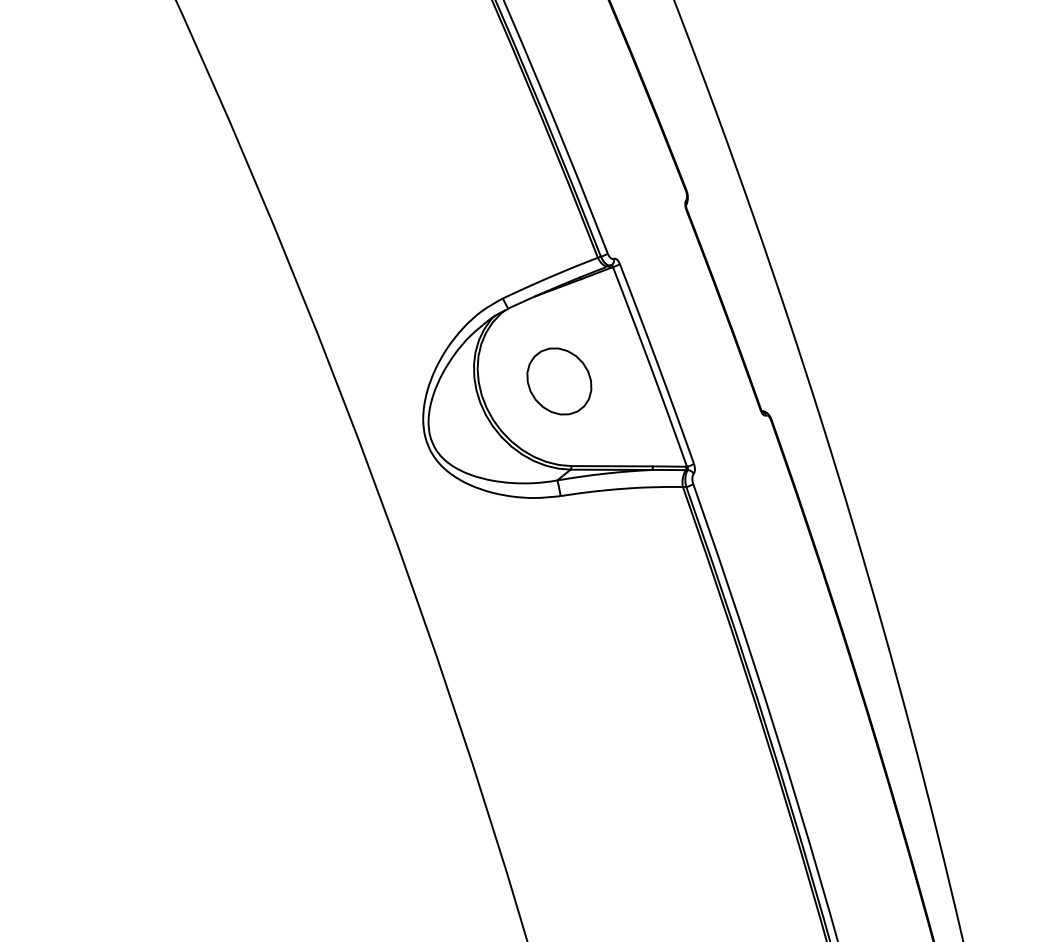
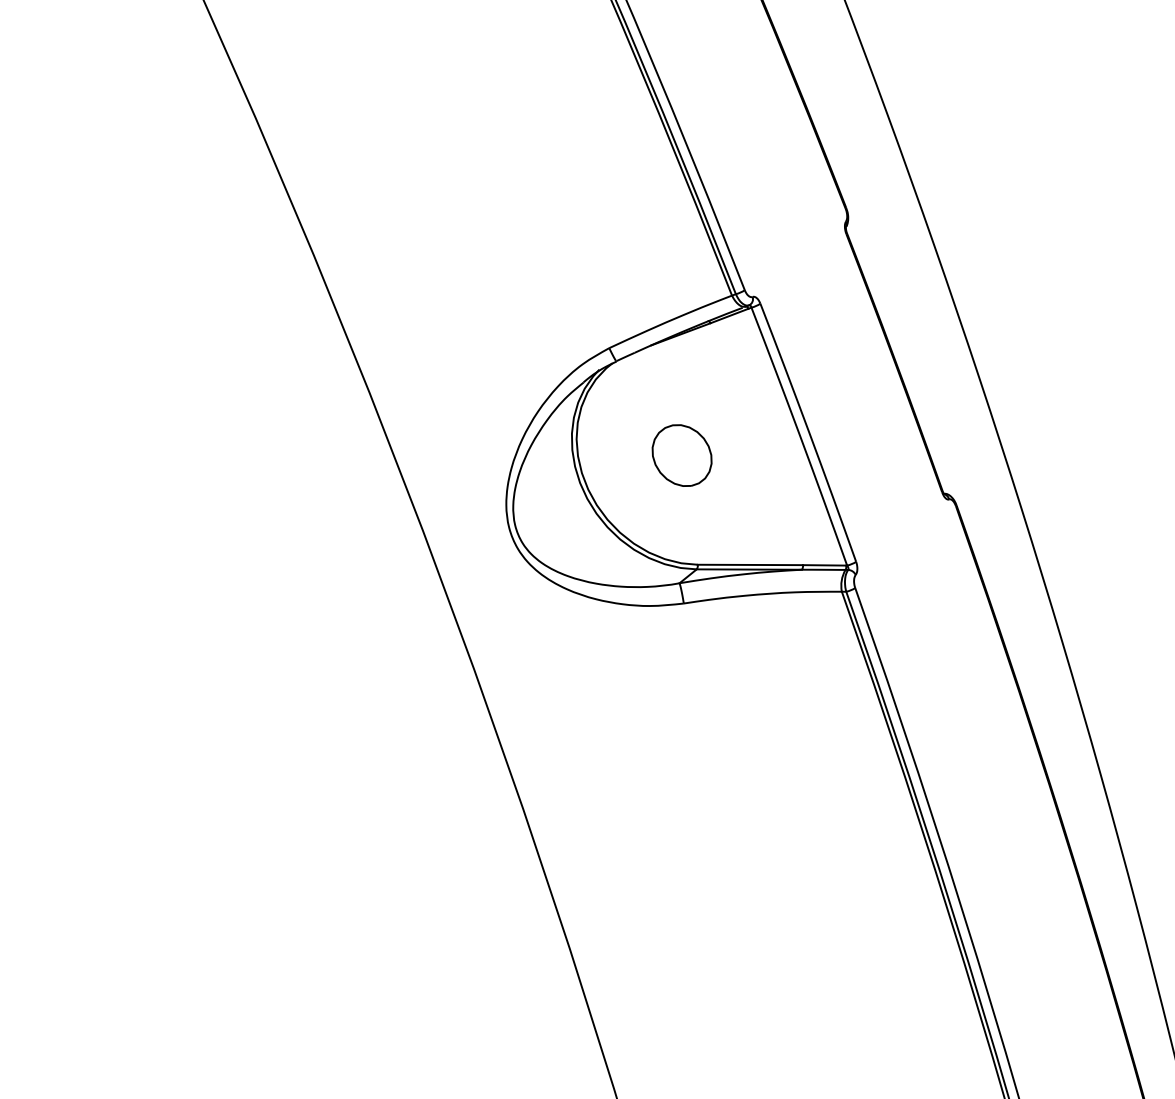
part: (558, 381) -> (681, 455), size x0.71

